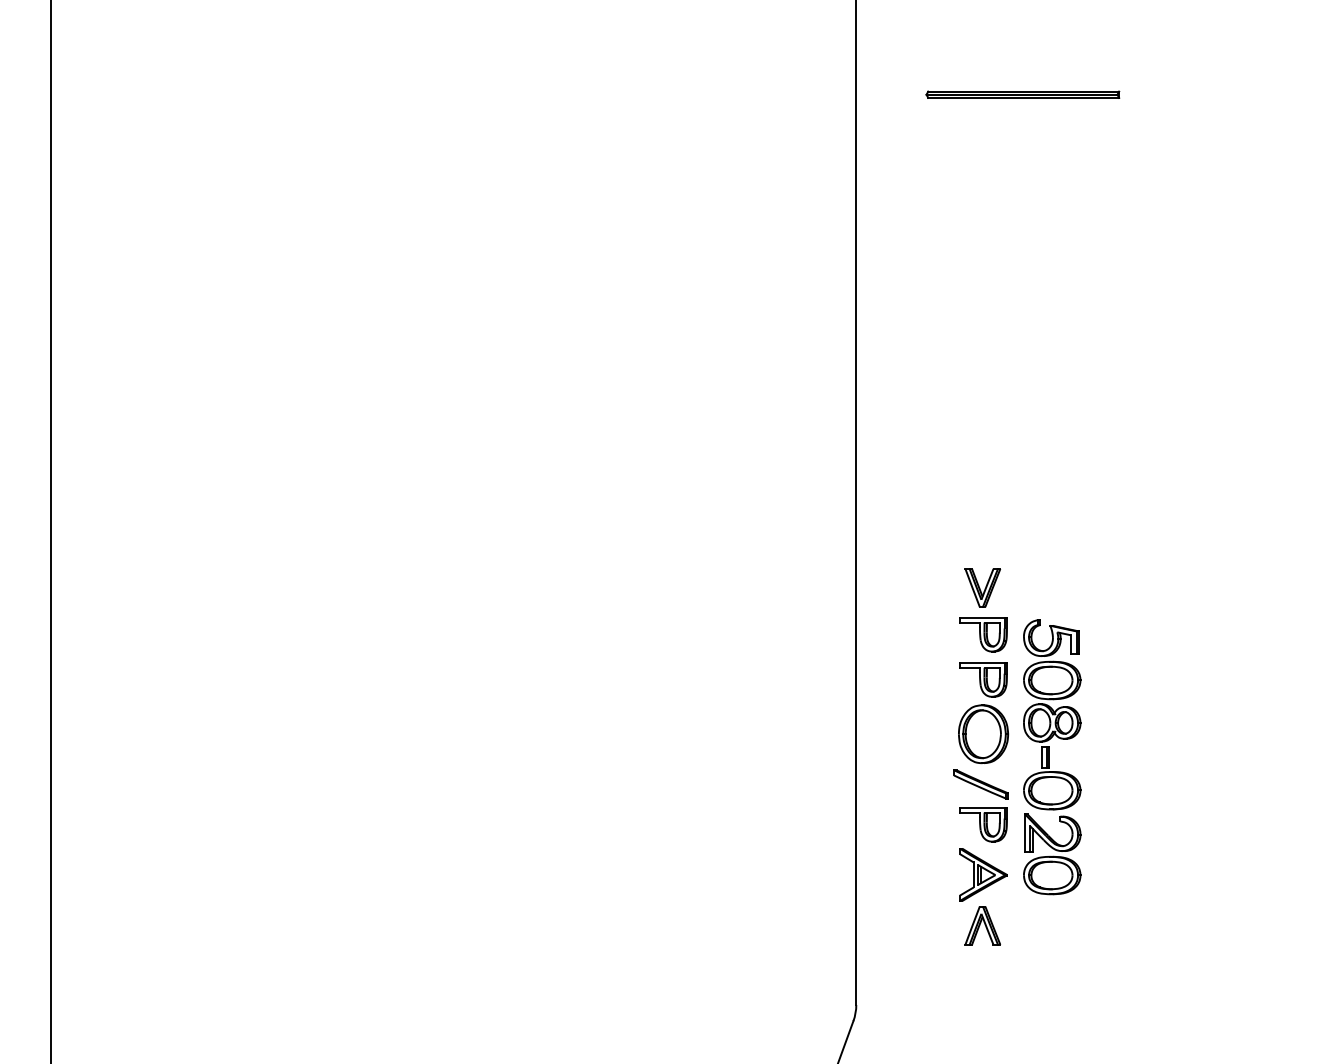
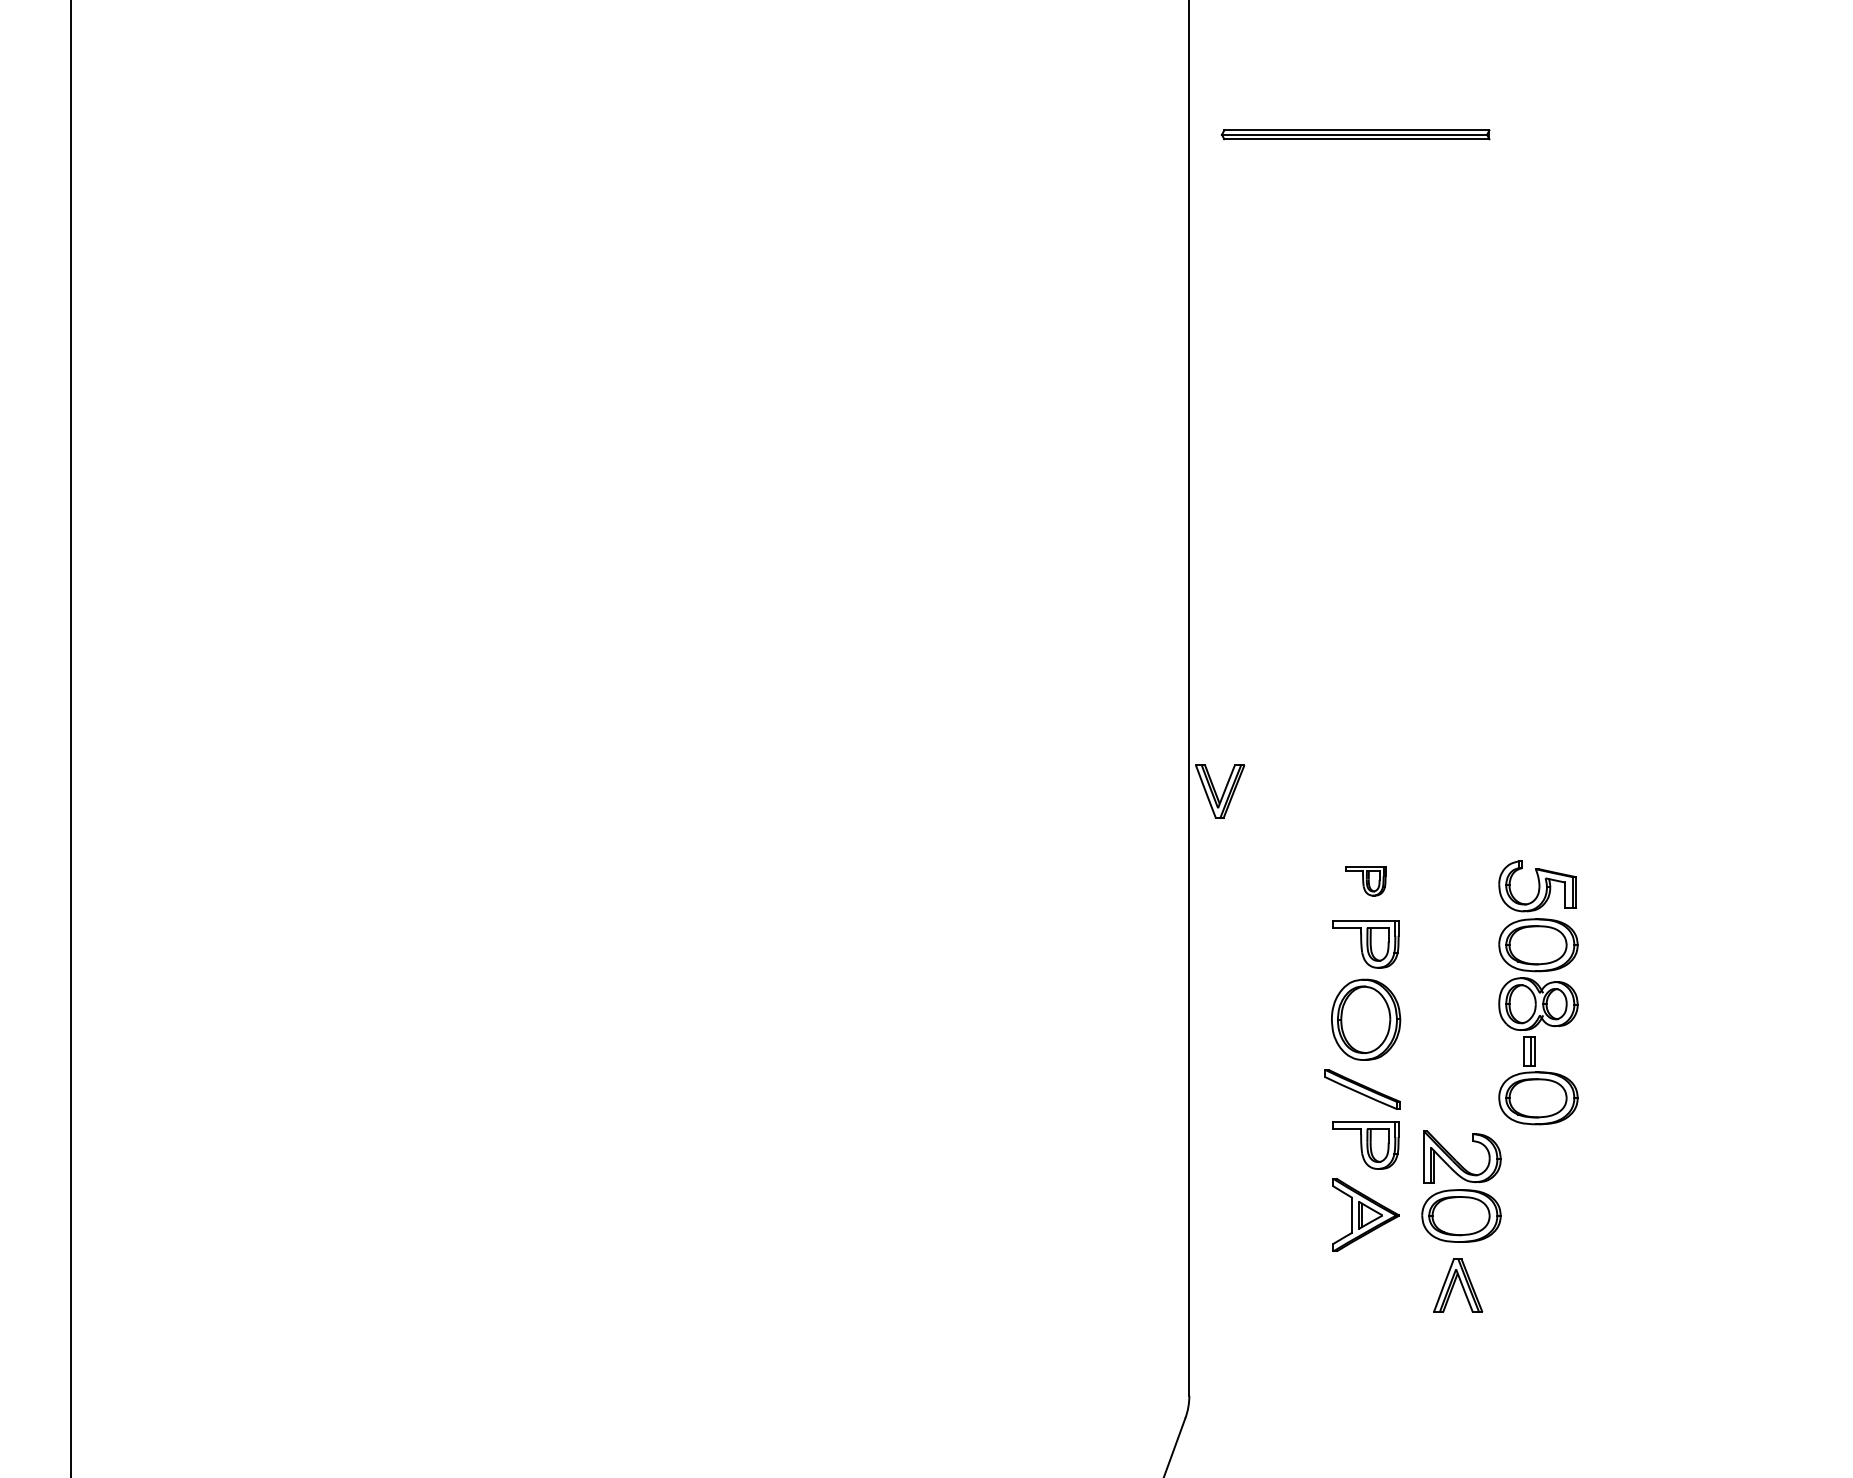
part: (1022, 94) -> (1355, 134), moved
part: (983, 587) -> (1220, 791), moved
part: (983, 634) -> (1365, 881), size x0.6
part: (1052, 714) -> (1538, 992), moved
part: (983, 925) -> (1458, 1285), moved

